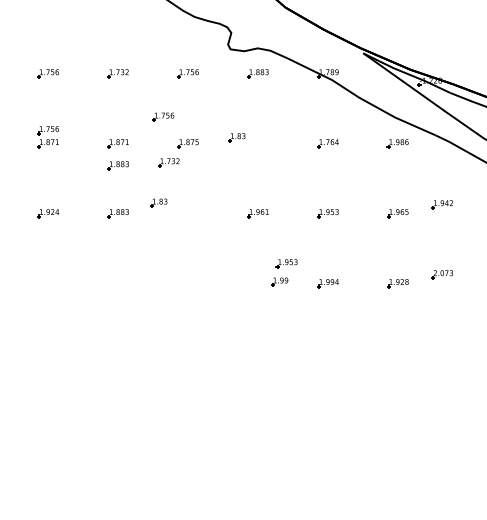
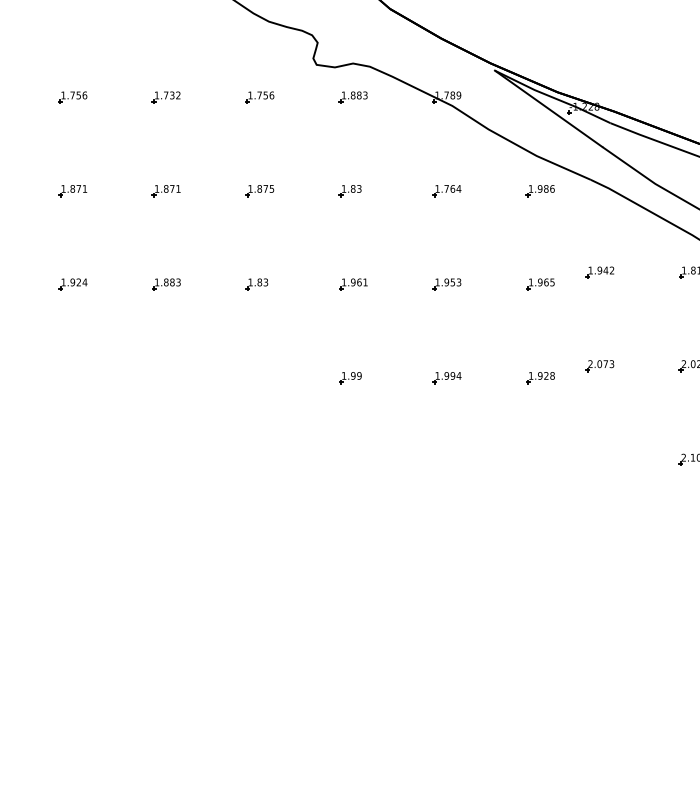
part: (163, 117) -> (226, 155), removed
part: (47, 130) -> (72, 173), removed
part: (236, 138) -> (349, 191), moved
part: (168, 162) -> (233, 216), removed
part: (118, 165) -> (166, 220), removed
part: (158, 203) -> (256, 284), moved
part: (286, 263) -> (391, 351), removed
part: (279, 282) -> (350, 378), moved

